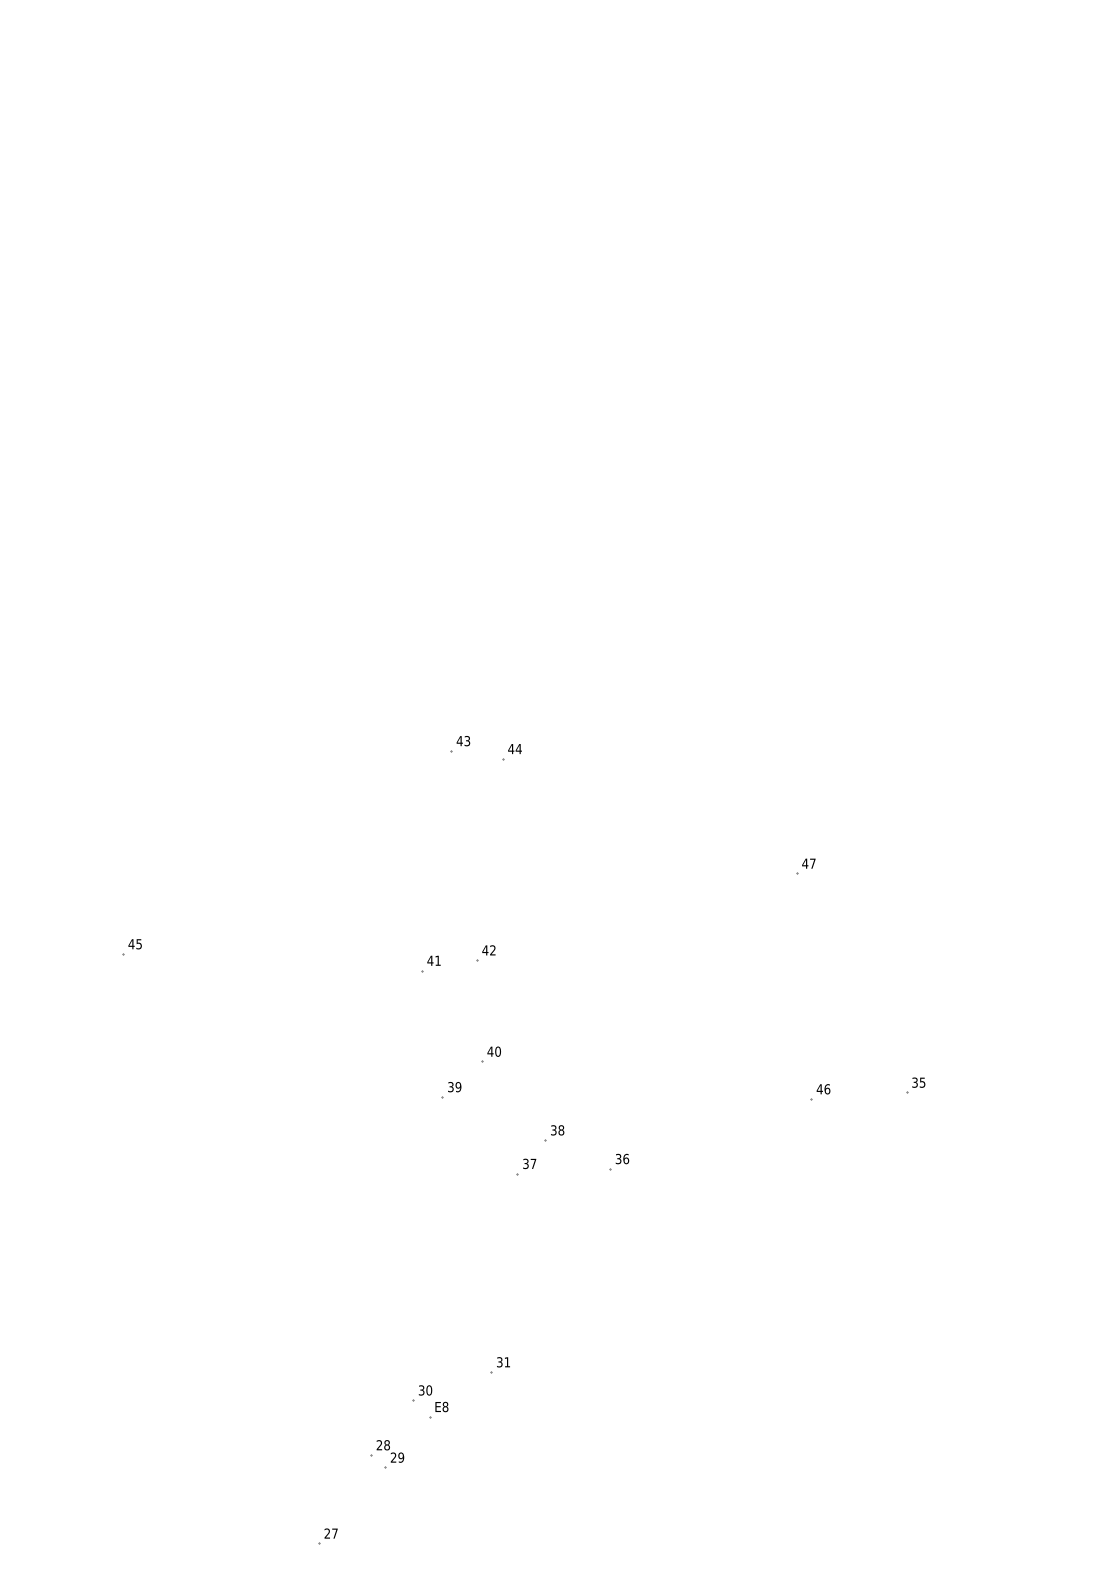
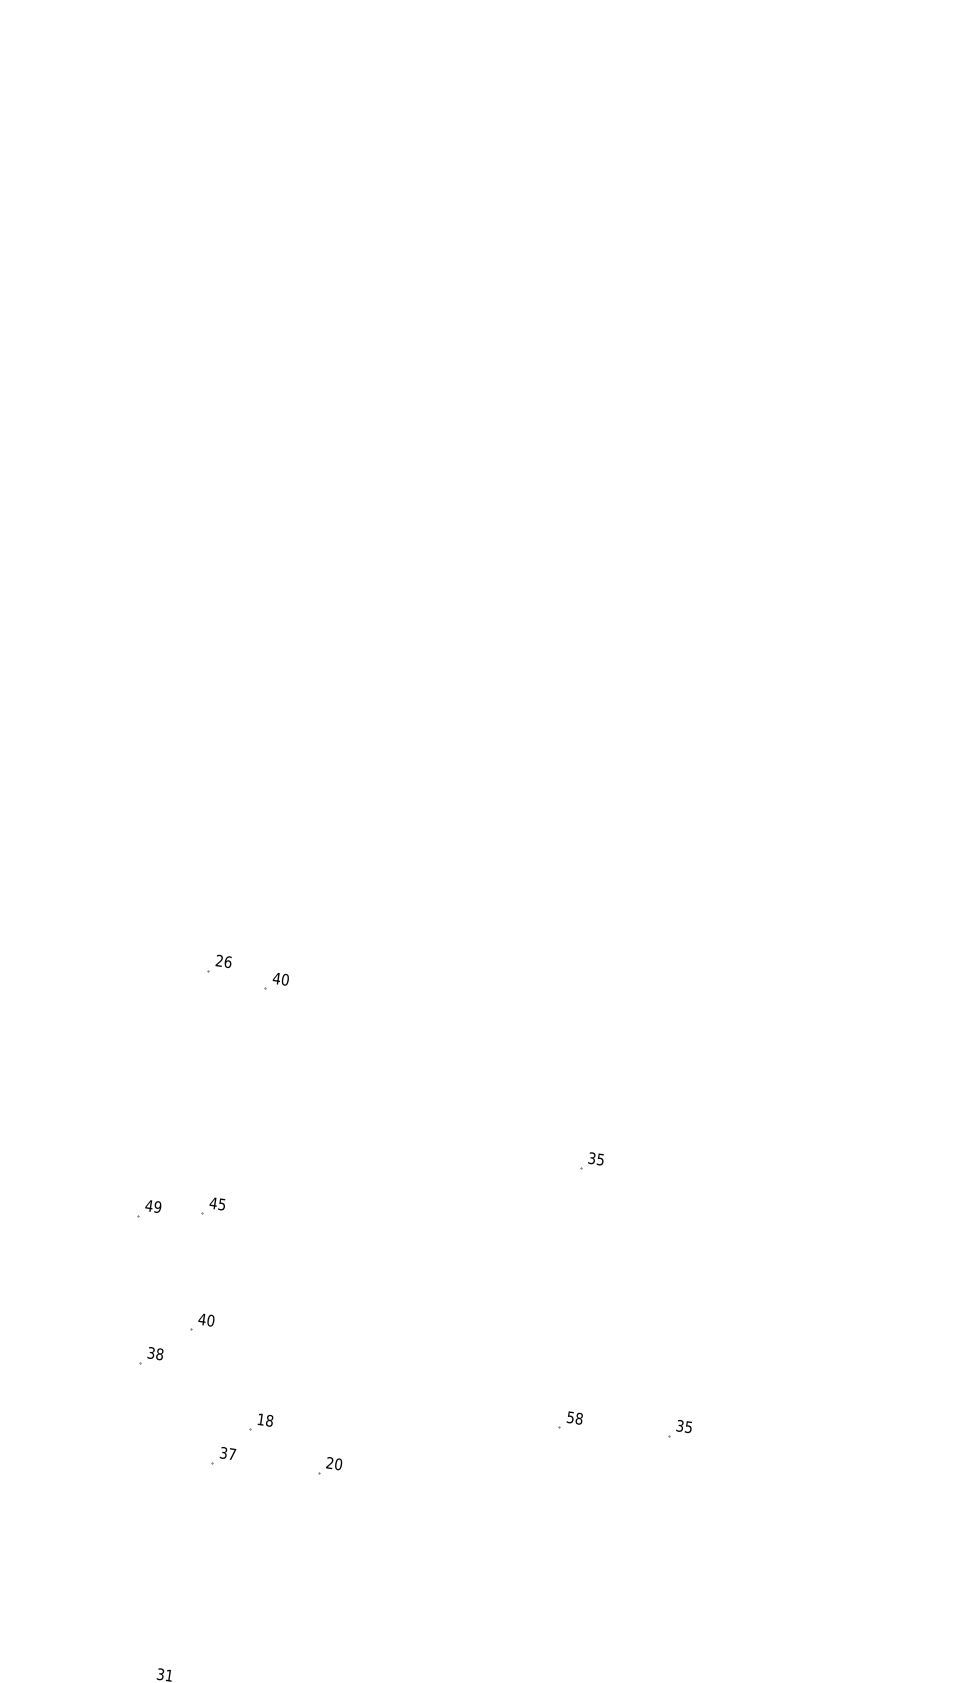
text: (463, 741) -> (223, 961), 43 -> 26
text: (518, 748) -> (285, 979), 44 -> 40
text: (808, 863) -> (595, 1158), 47 -> 35
text: (492, 950) -> (221, 1204), 42 -> 45
text: (437, 960) -> (157, 1206), 41 -> 49
text: (458, 1087) -> (159, 1354), 39 -> 38
text: (823, 1089) -> (574, 1418), 46 -> 58
text: (553, 1130) -> (260, 1419), 38 -> 18
text: (622, 1158) -> (334, 1463), 36 -> 20

